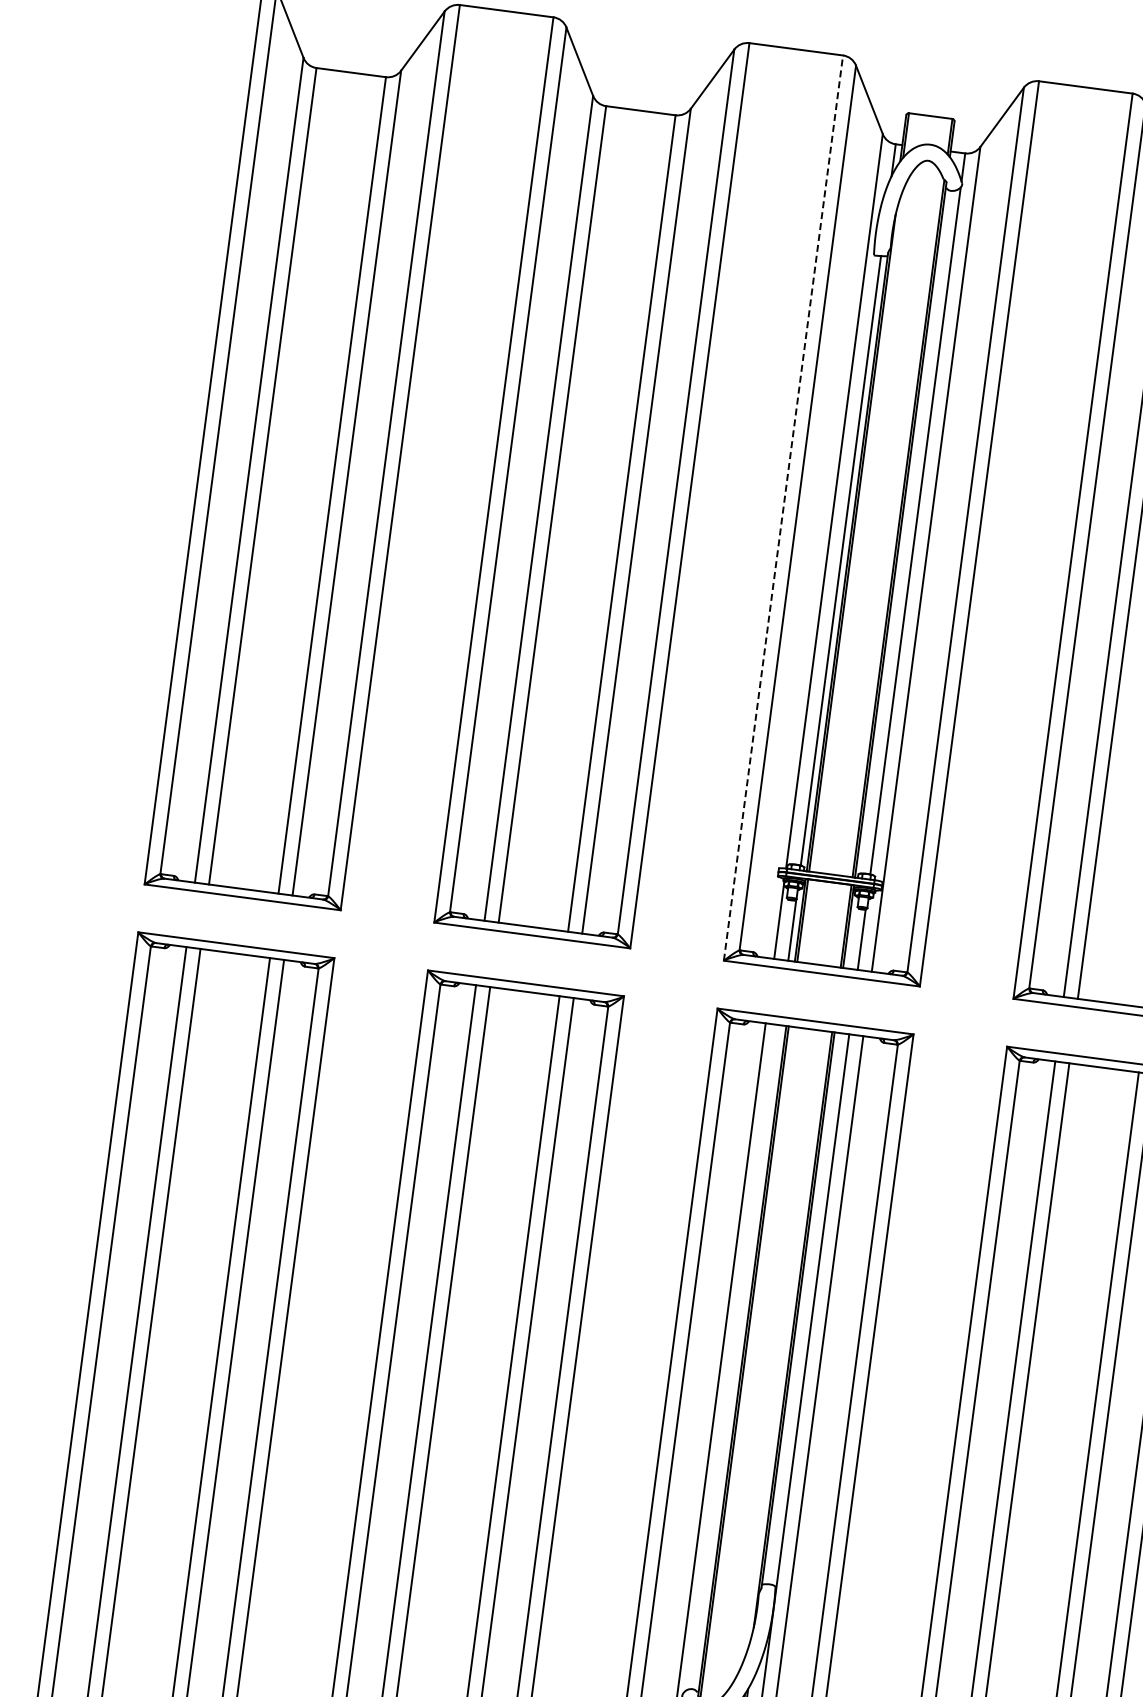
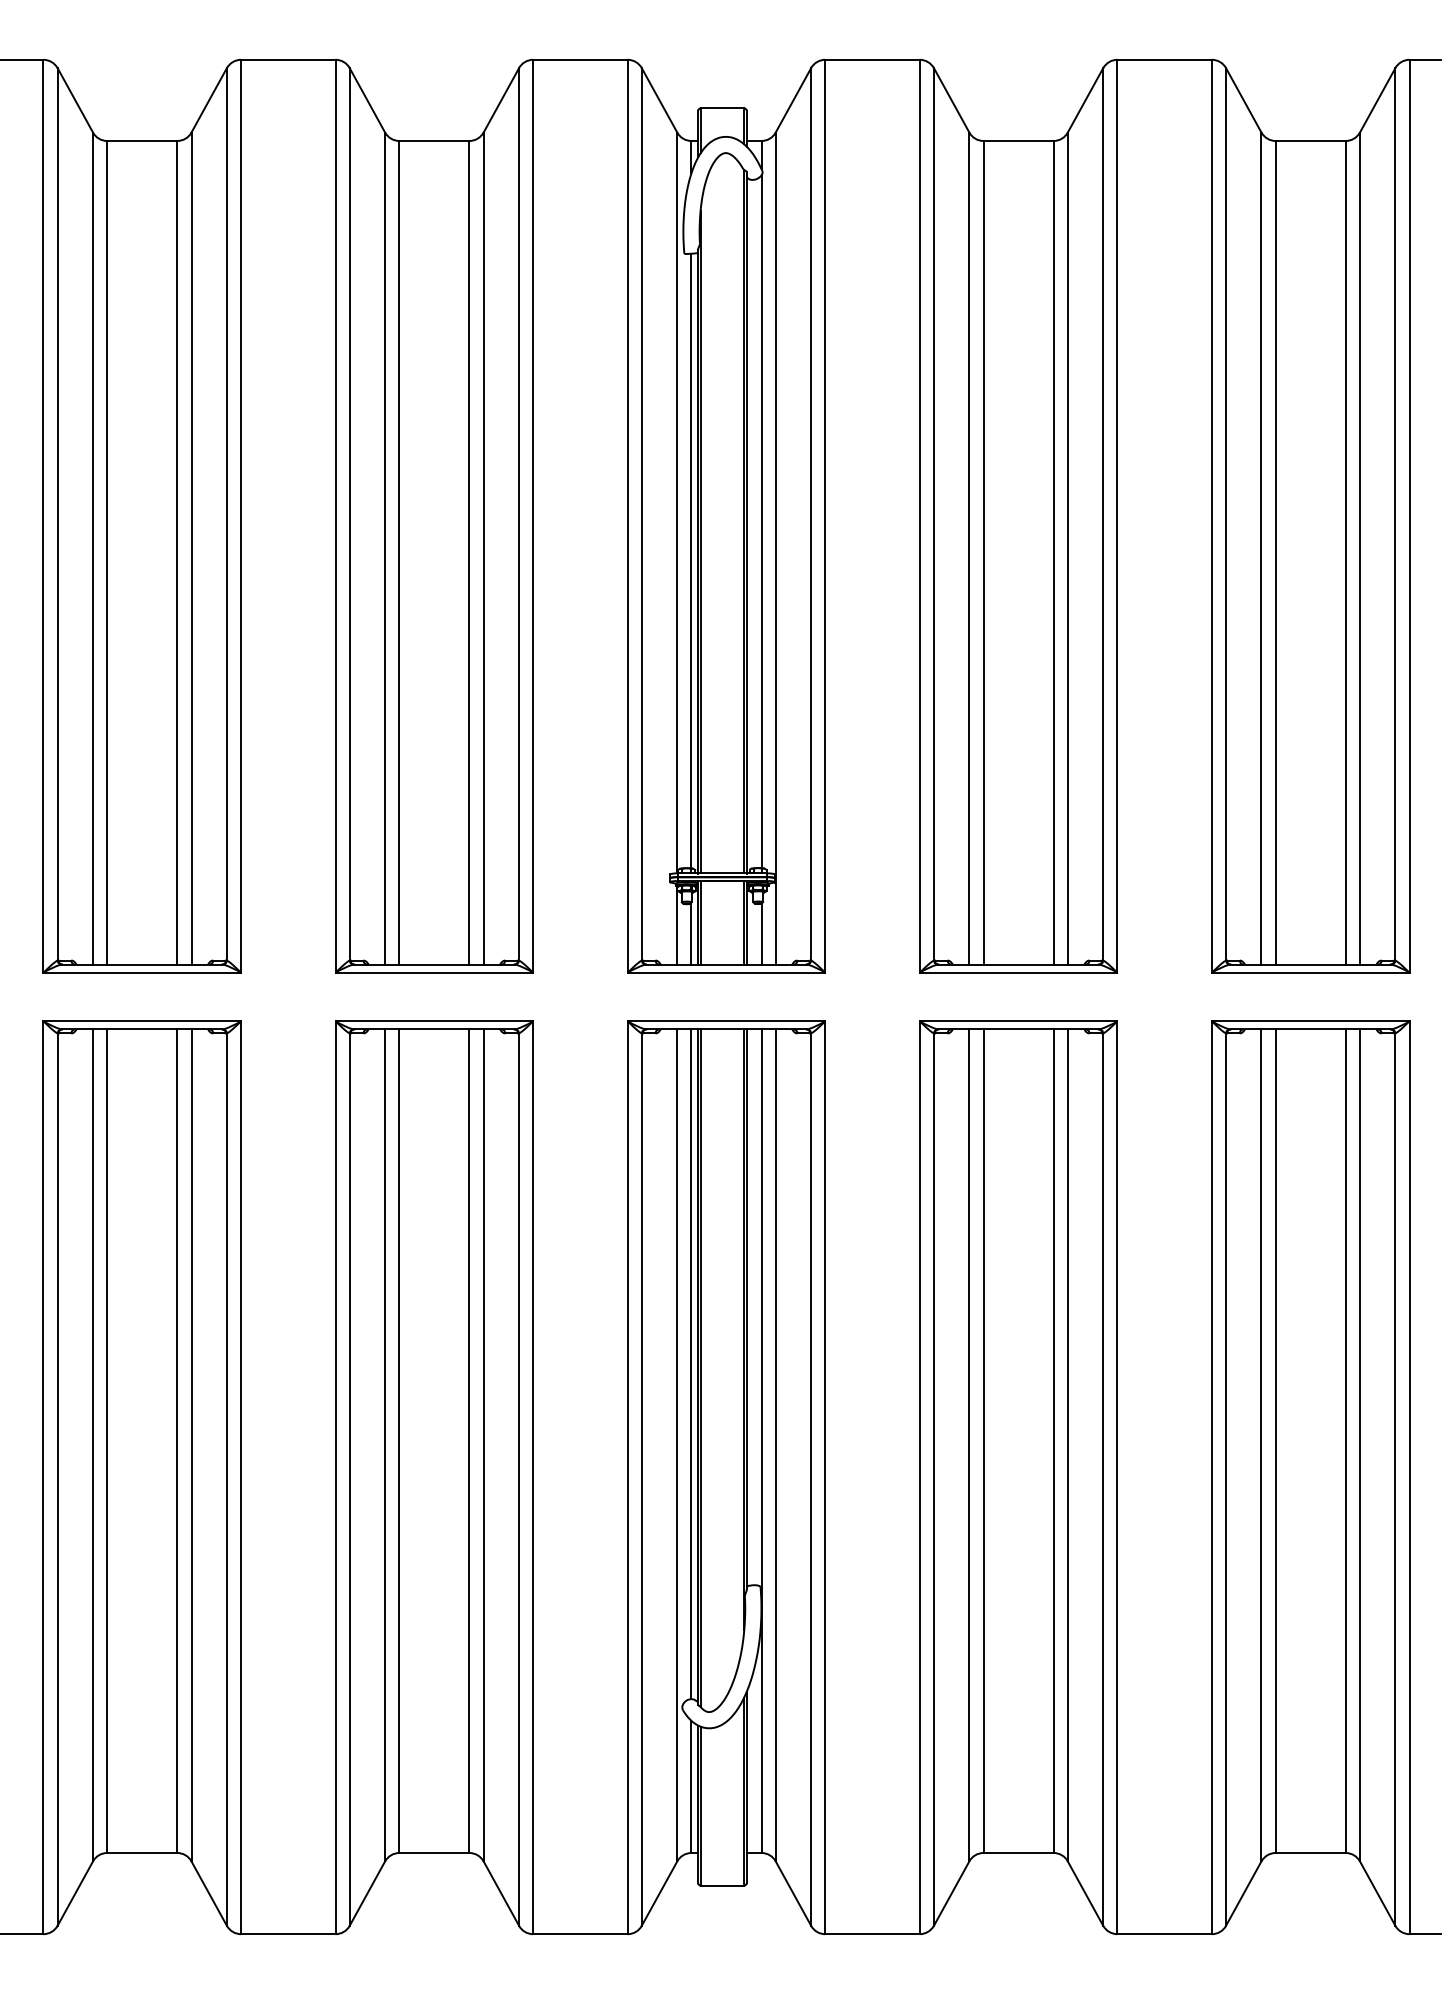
line: (783, 508) -> (627, 516), dashed -> solid
line: (736, 1357) -> (691, 1364), added

